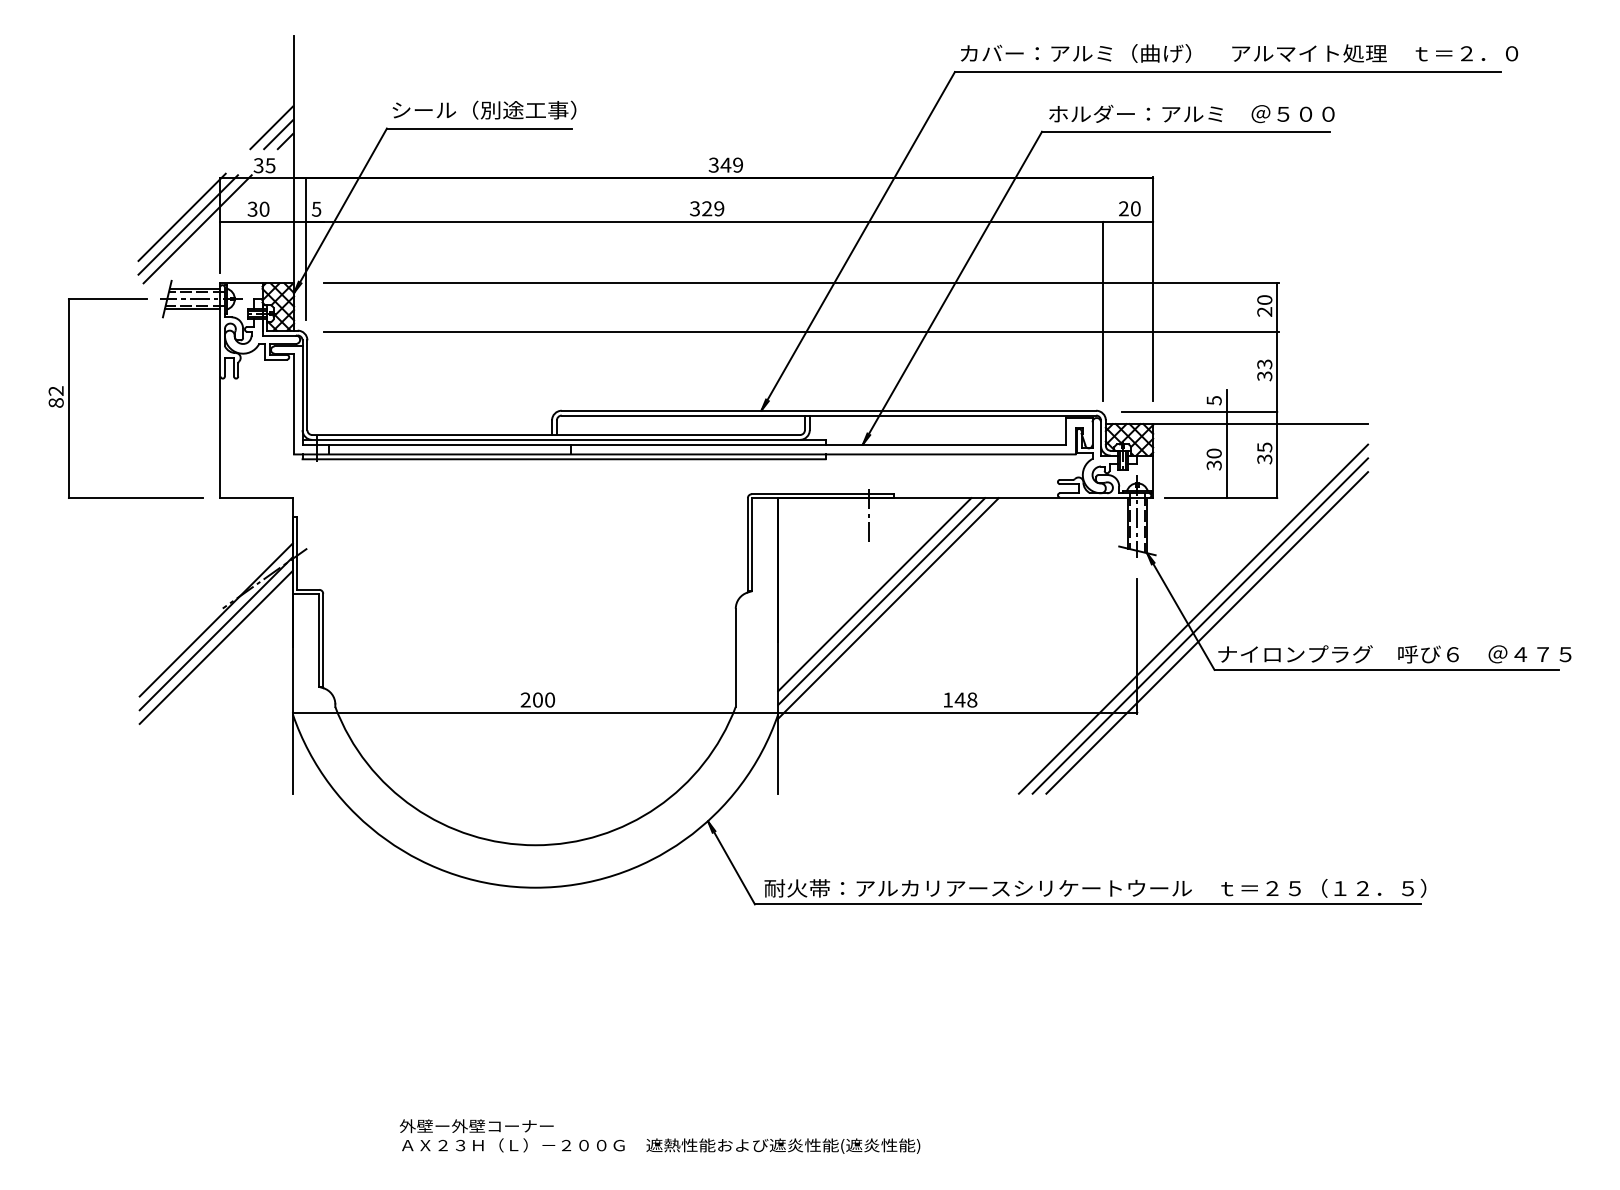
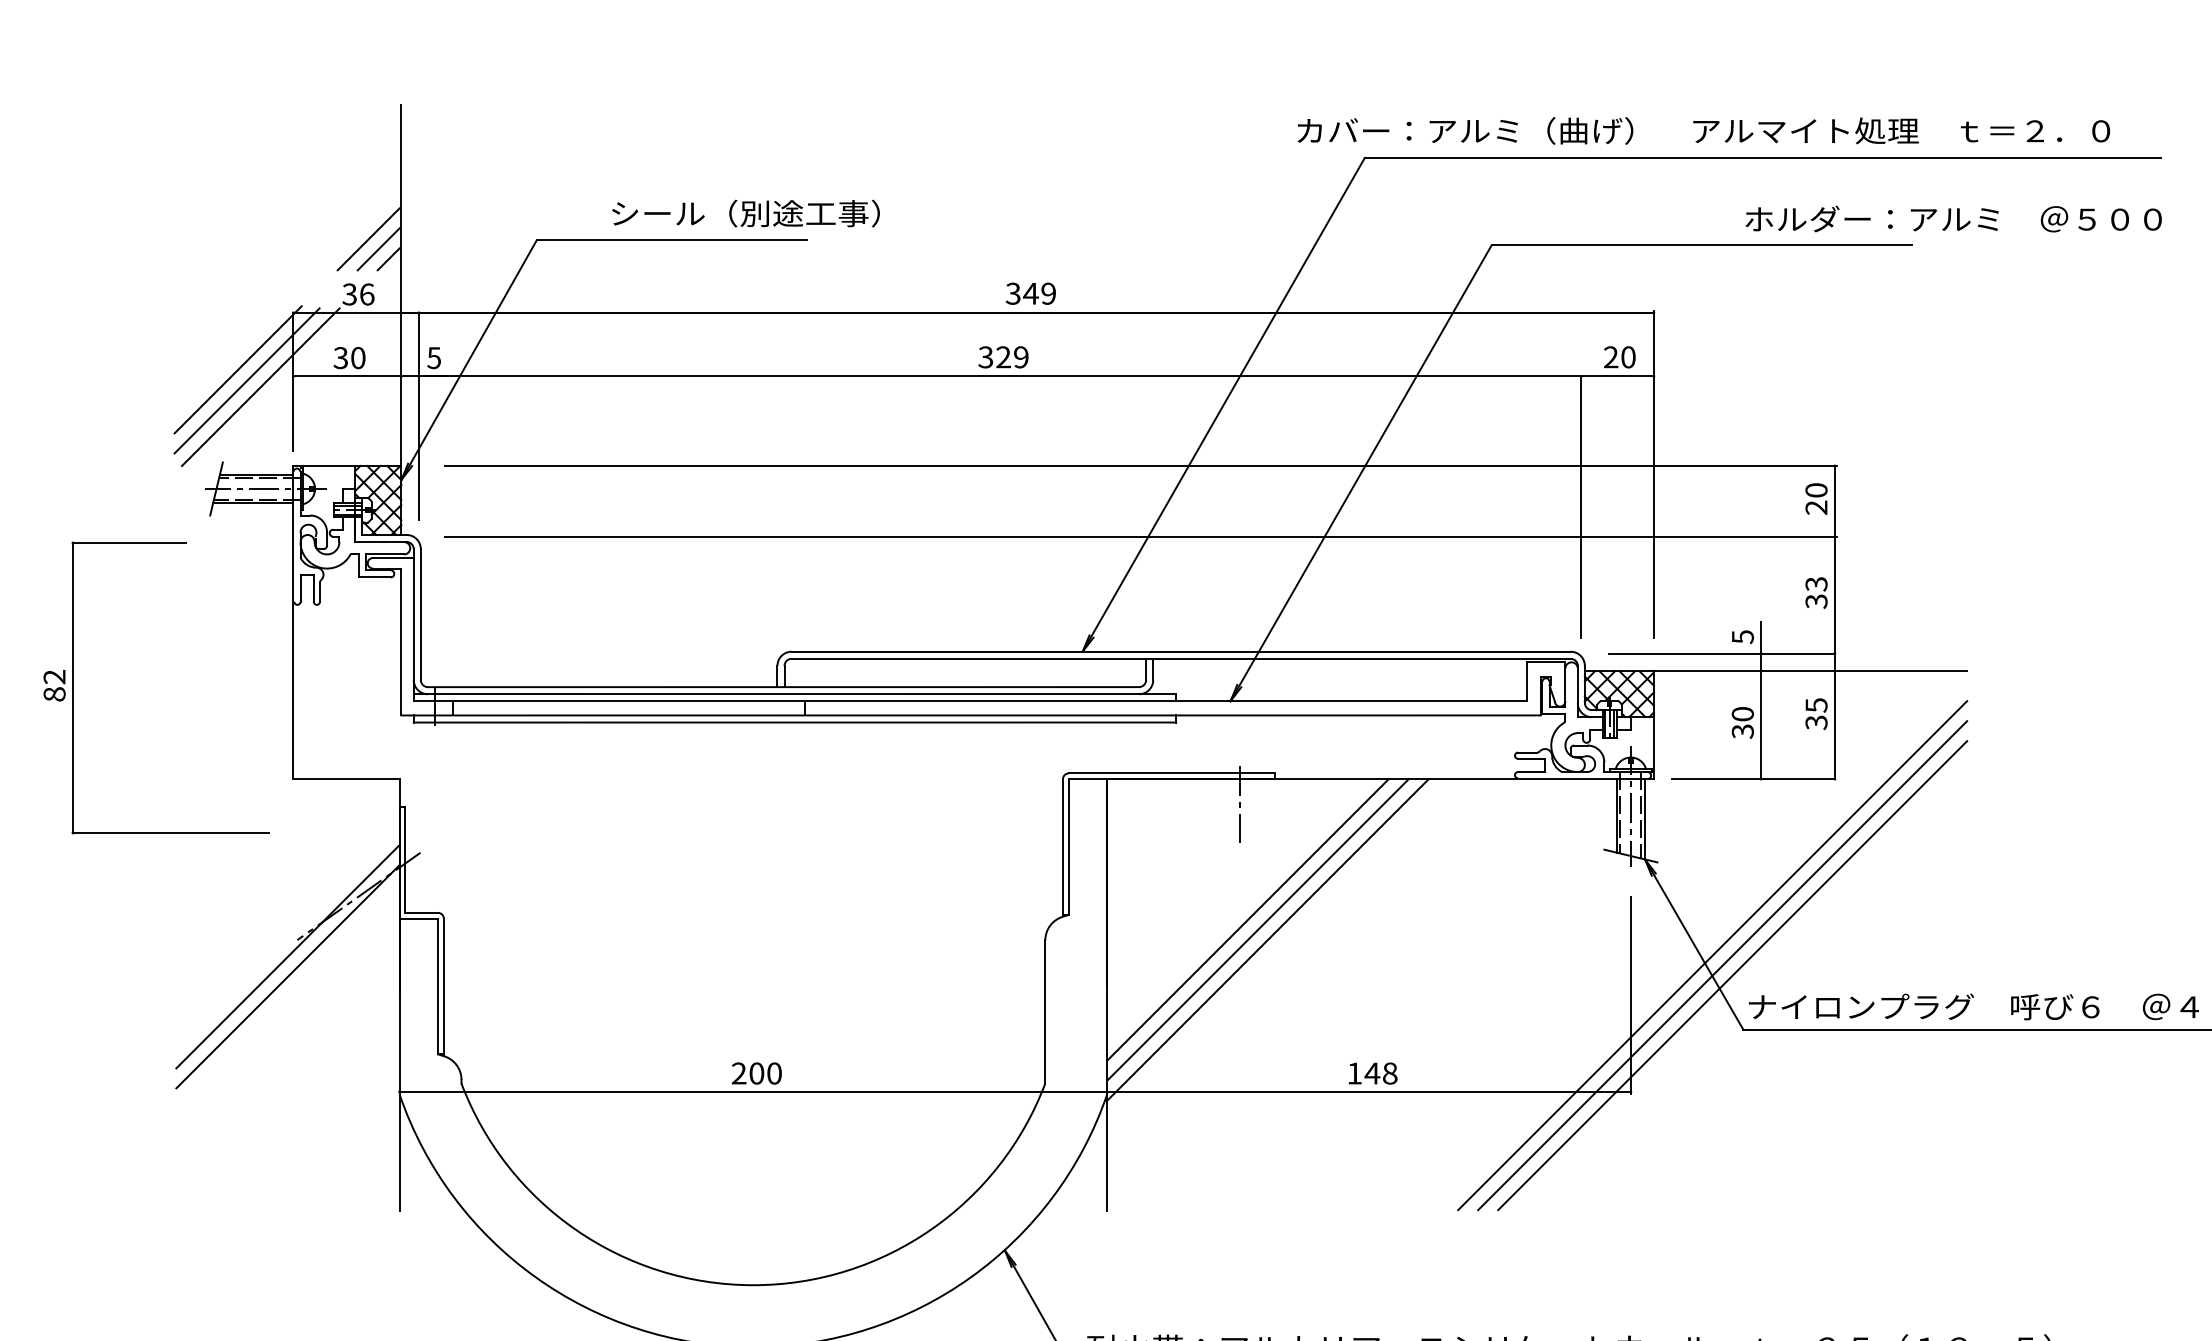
text: (1239, 53) -> (1703, 130), moved
text: (484, 109) -> (746, 212), moved
text: (1191, 113) -> (1953, 218), moved
text: (270, 165) -> (366, 294), 35 -> 36
part: (69, 398) -> (73, 687), moved
line: (215, 646) -> (286, 995), removed

